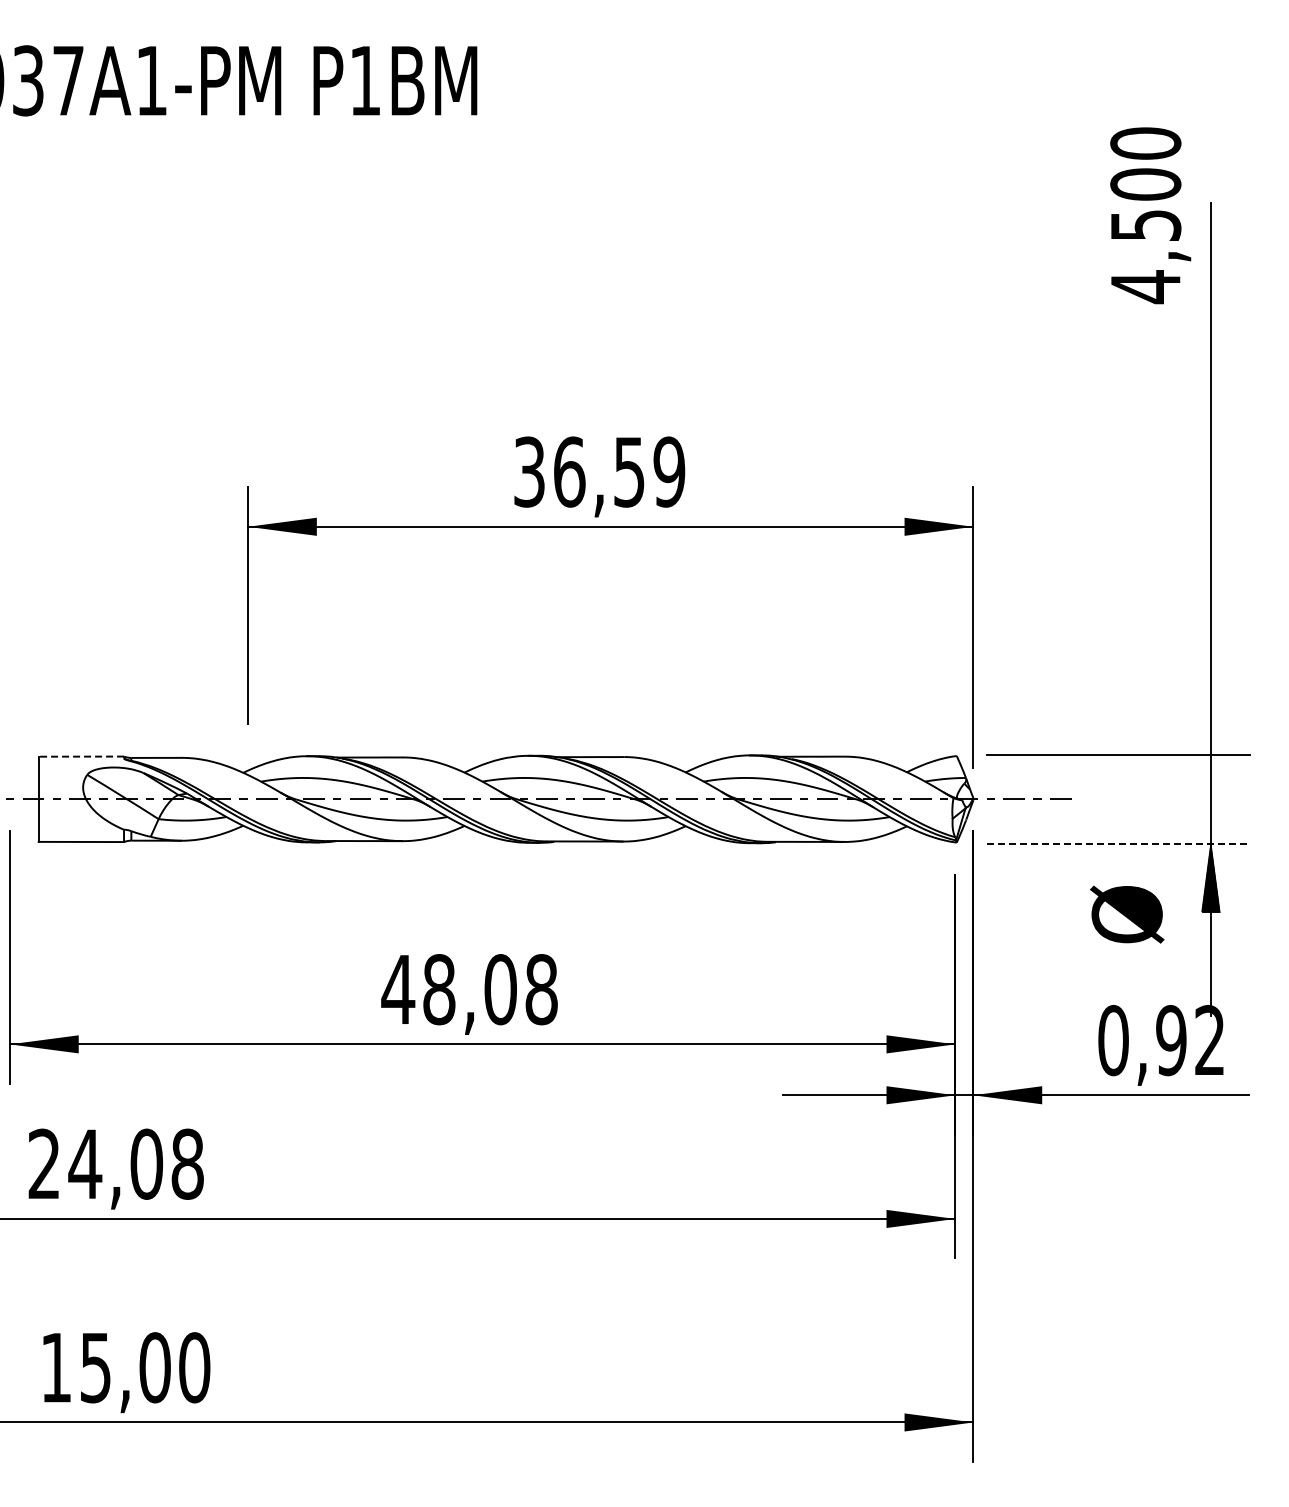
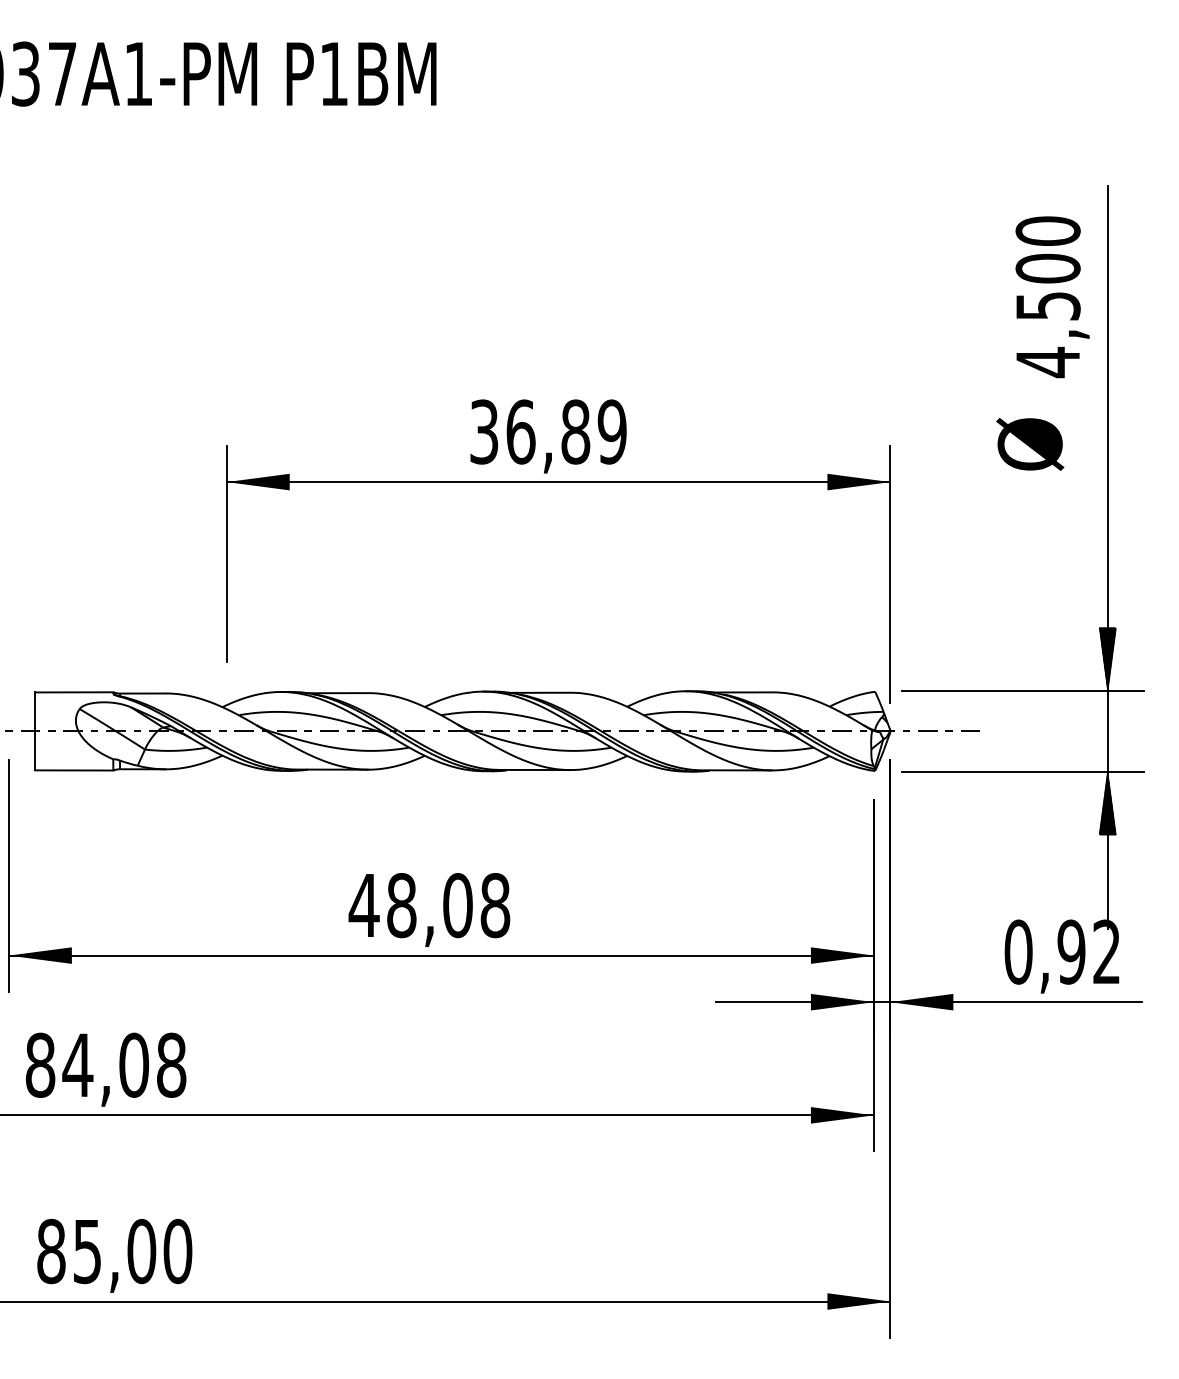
text: (1150, 215) -> (1052, 297), moved
text: (629, 471) -> (575, 431), 36,59 -> 36,89
hatch: (1210, 720) -> (1107, 659), added
line: (81, 756) -> (74, 692), dashed -> solid
line: (1118, 843) -> (1023, 771), dashed -> solid
text: (1127, 914) -> (1030, 444), moved
text: (44, 1163) -> (40, 1064), 24,08 -> 84,08
text: (56, 1367) -> (51, 1251), 15,00 -> 85,00

